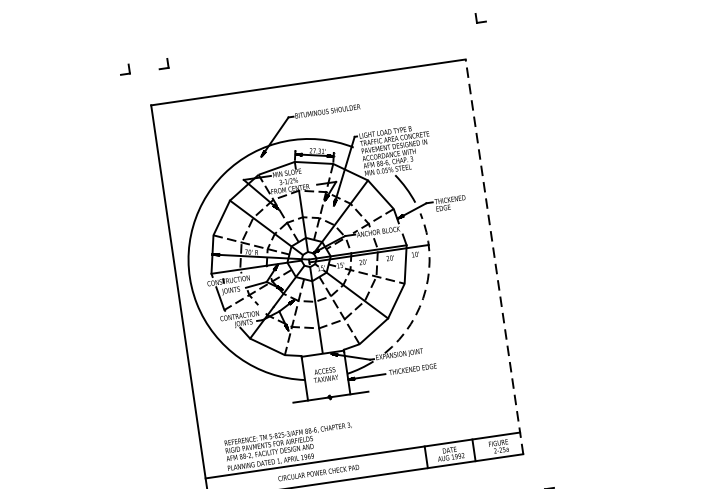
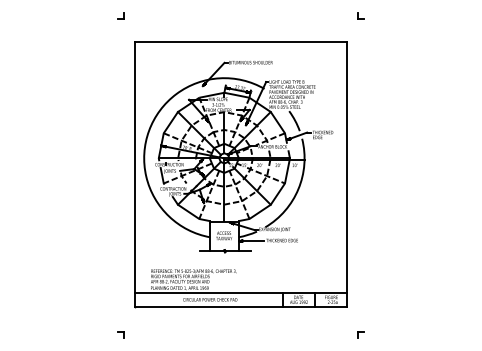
part: (162, 63) -> (146, 15), removed
line: (494, 257) -> (346, 174), dashed -> solid
arc: (426, 289) -> (298, 189), dashed -> solid

